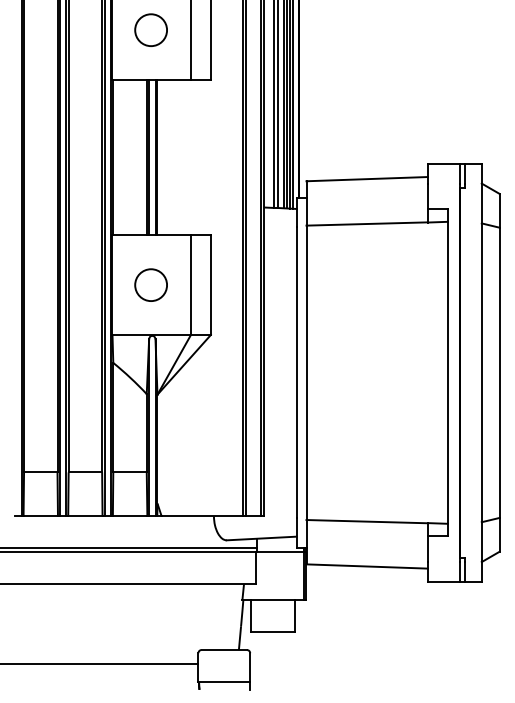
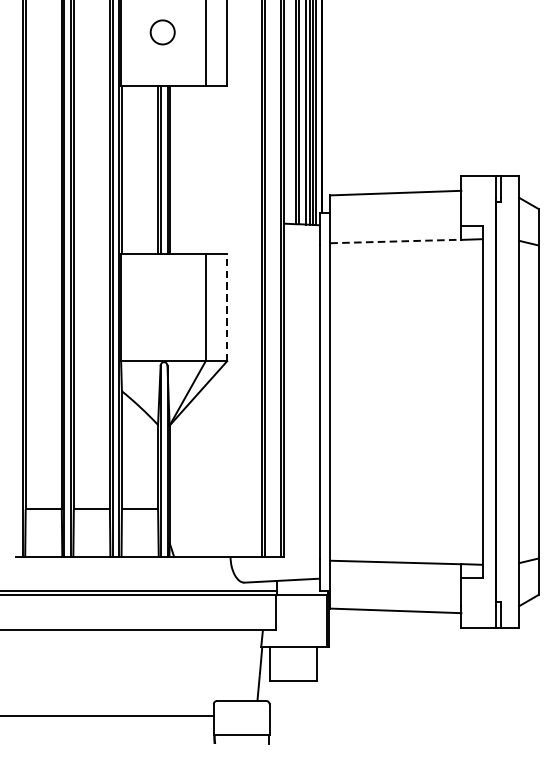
circle: (150, 29) -> (162, 31), size x0.7
line: (367, 224) -> (396, 242), solid -> dashed
circle: (150, 284) -> (162, 306), removed
line: (210, 285) -> (226, 307), solid -> dashed

